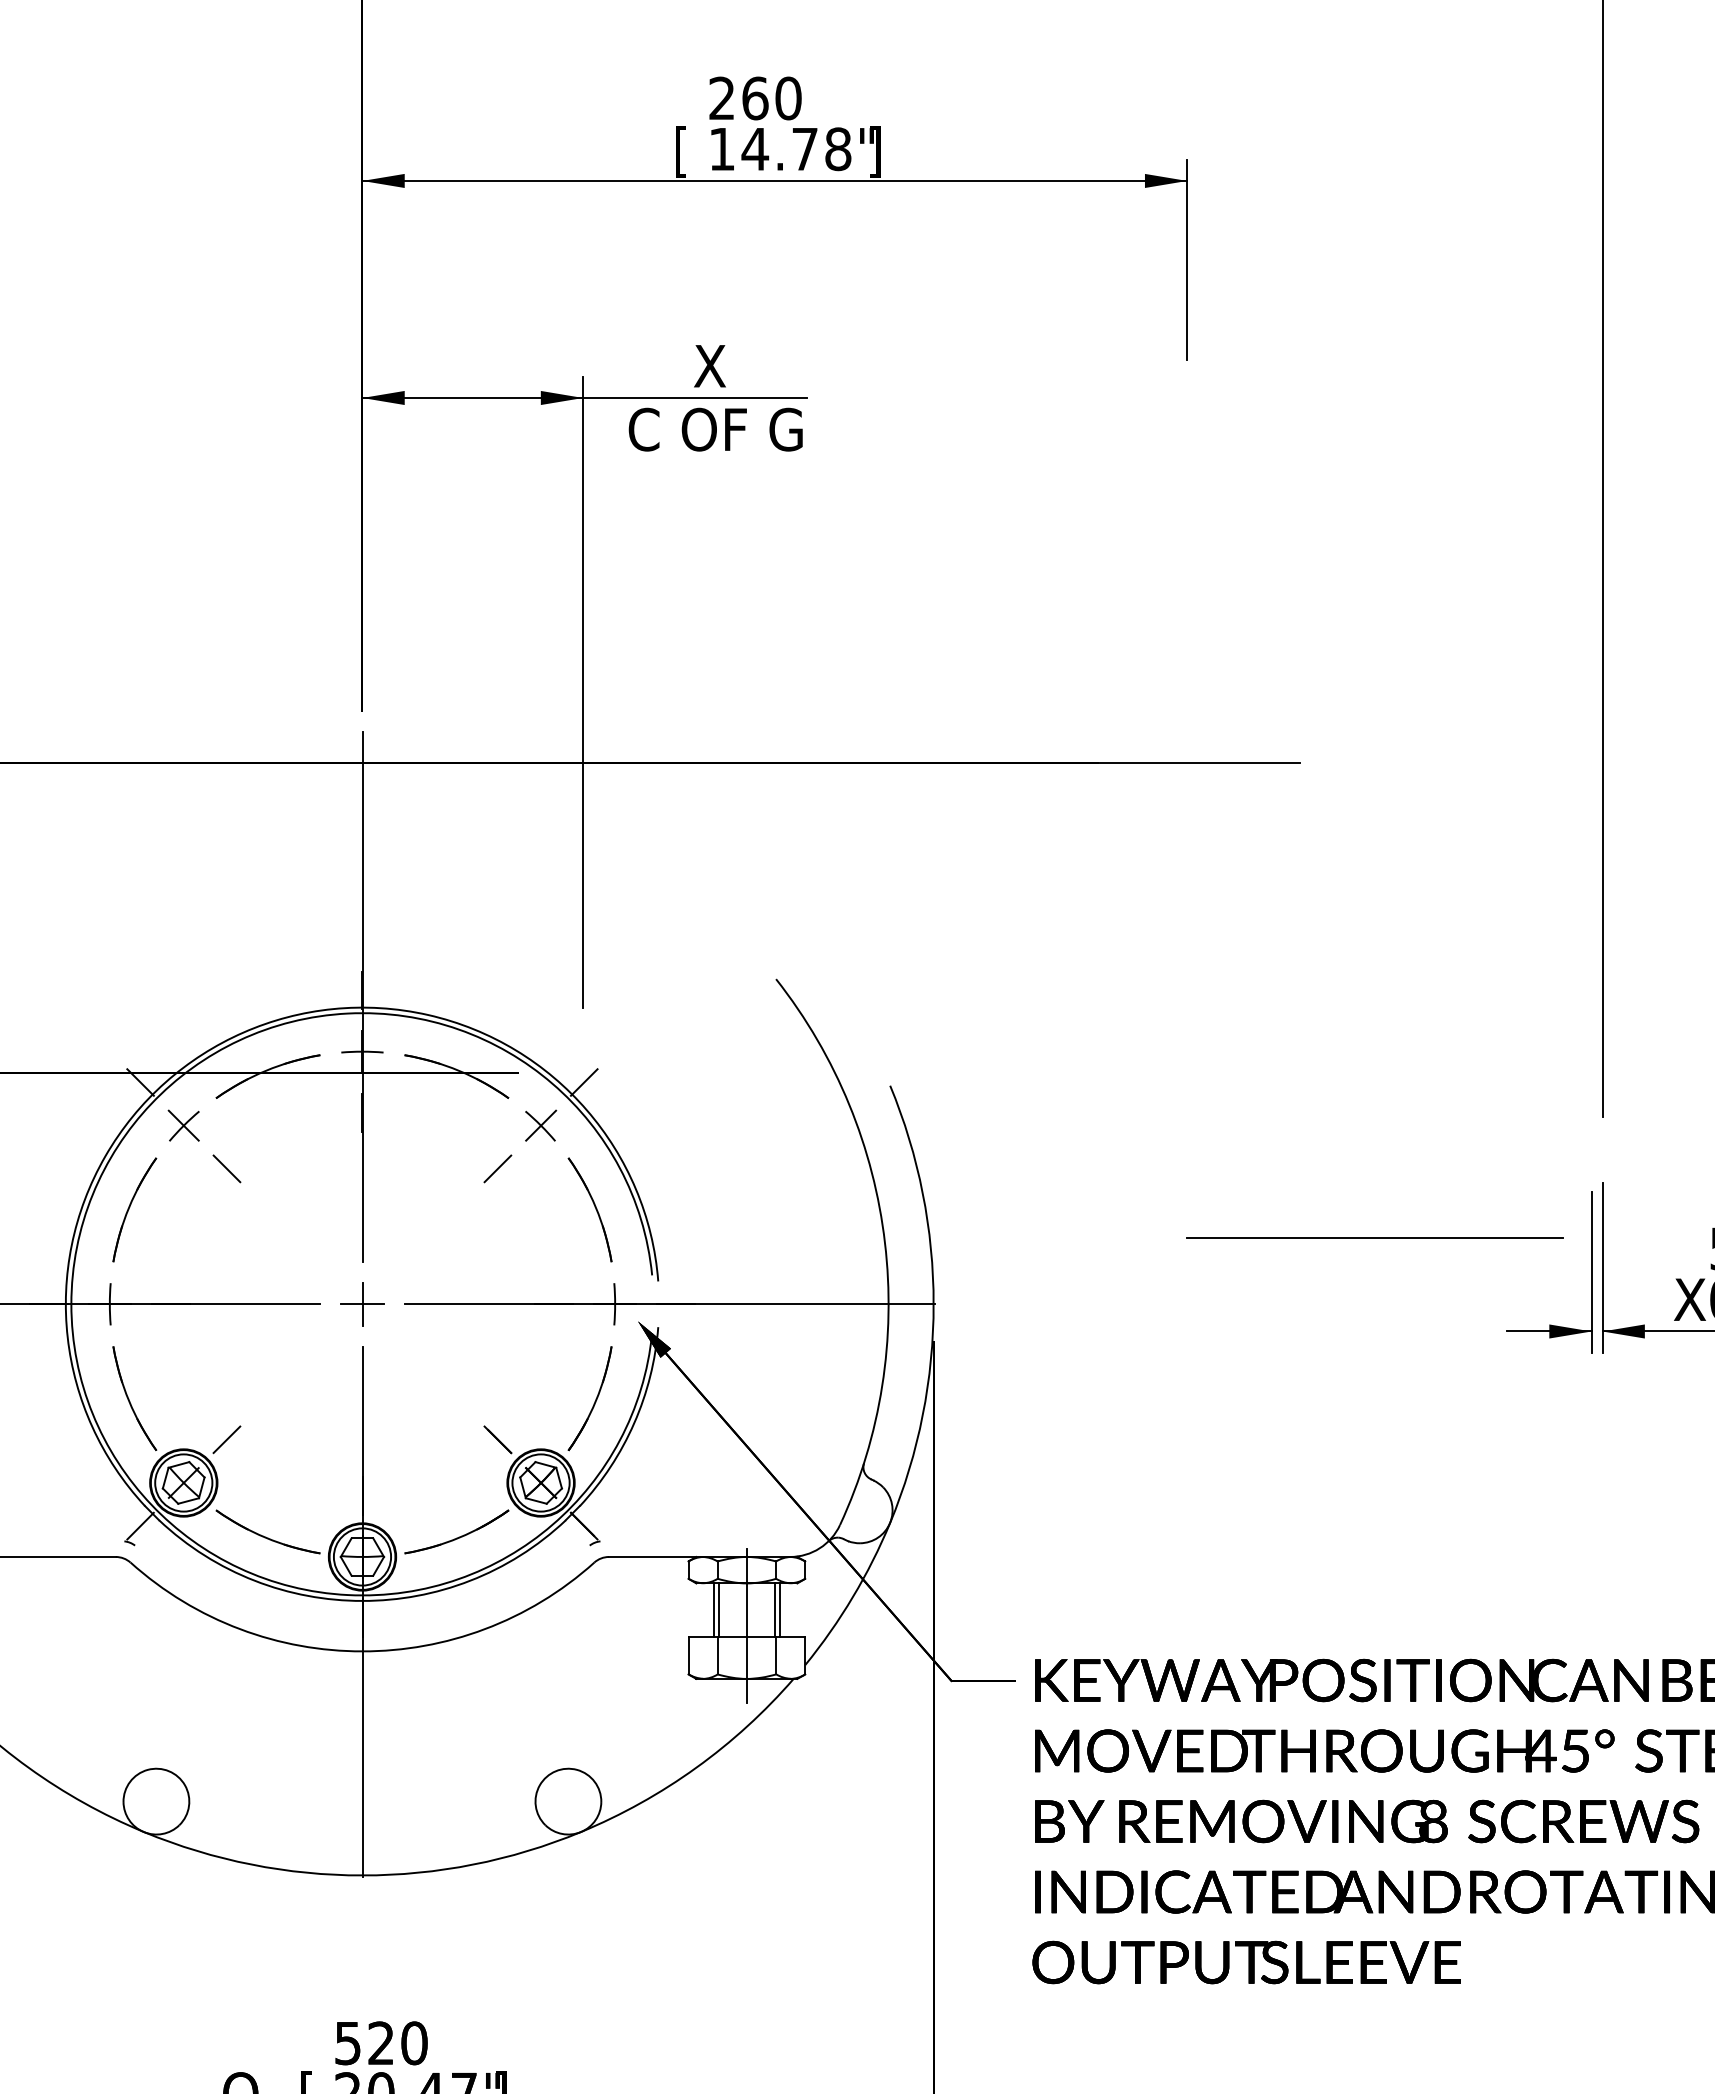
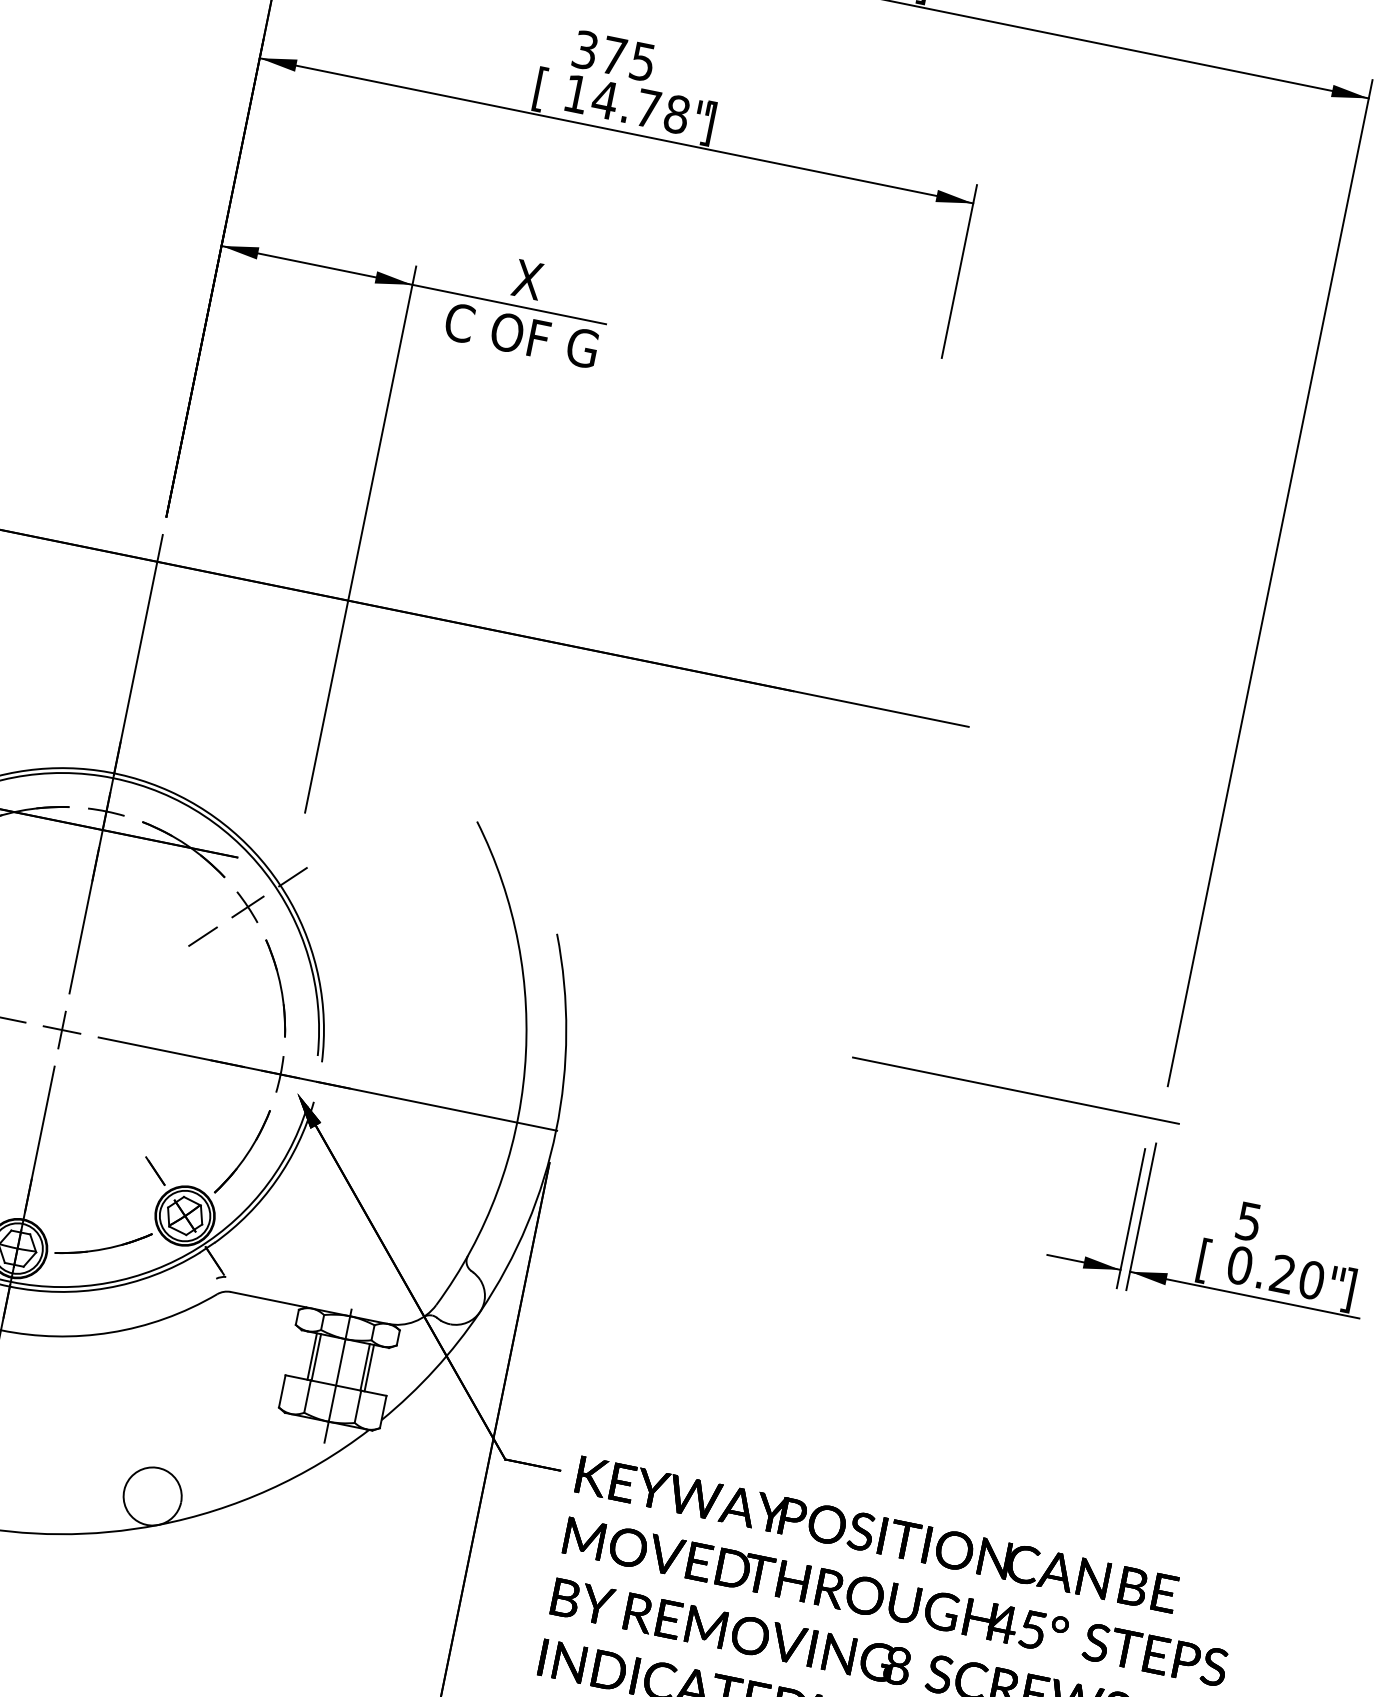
text: (755, 98) -> (614, 56), 260 -> 375
line: (1374, 1237) -> (1015, 1089), moved
text: (1689, 1302) -> (1210, 1262), X -> [

